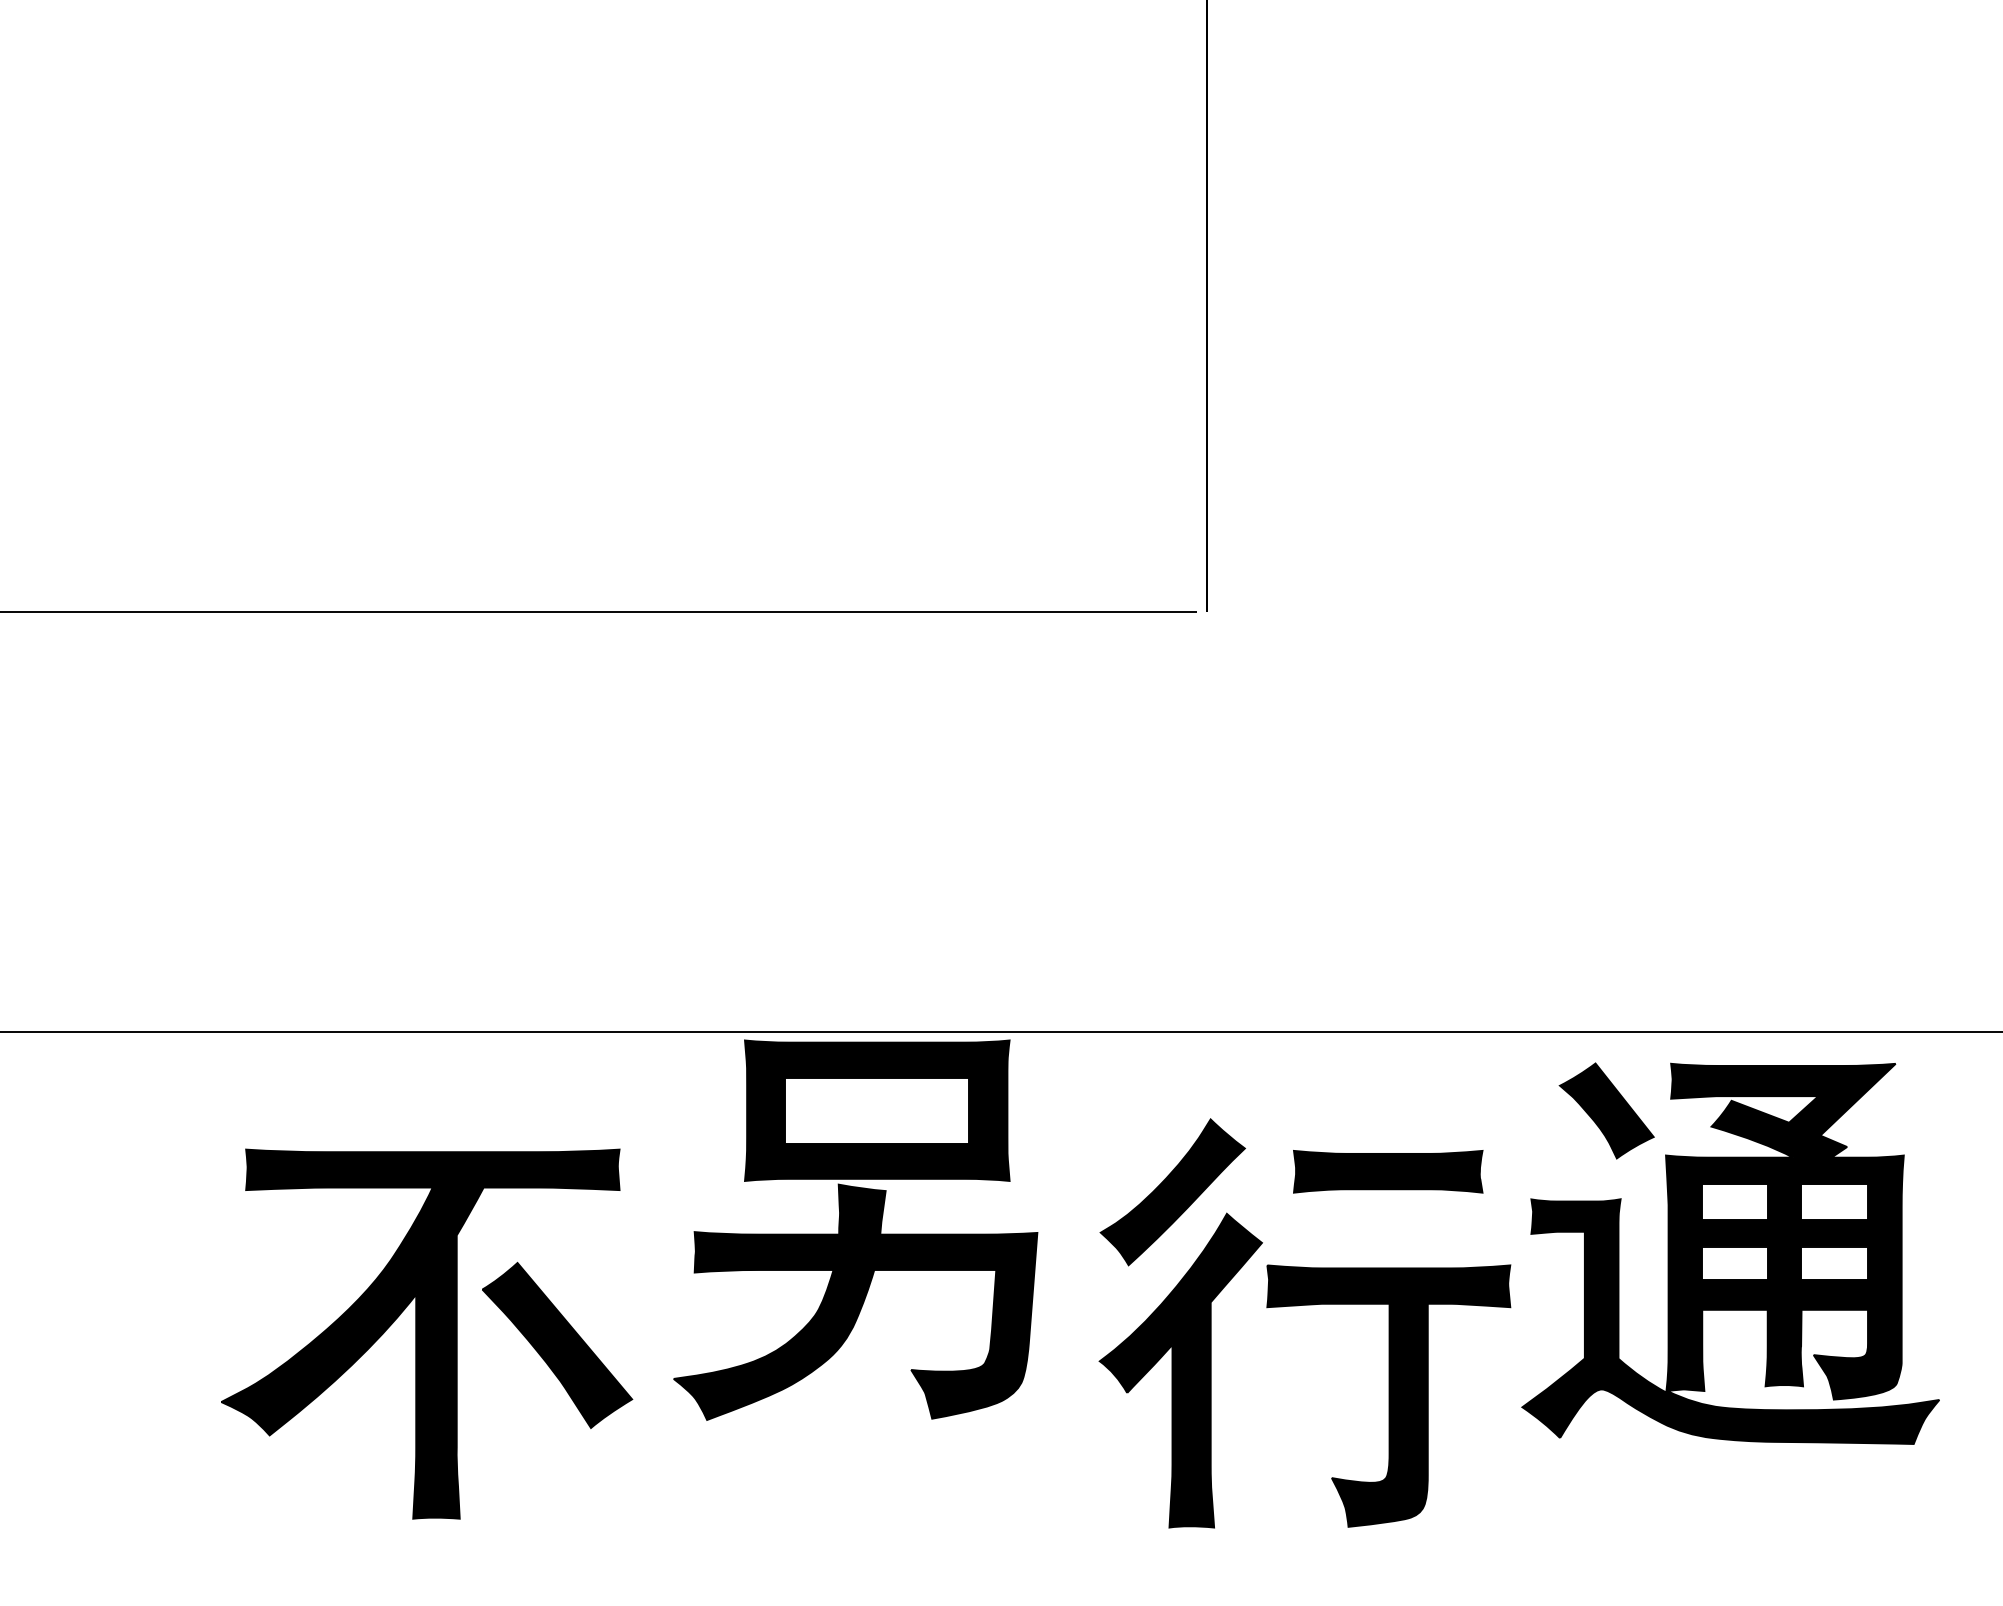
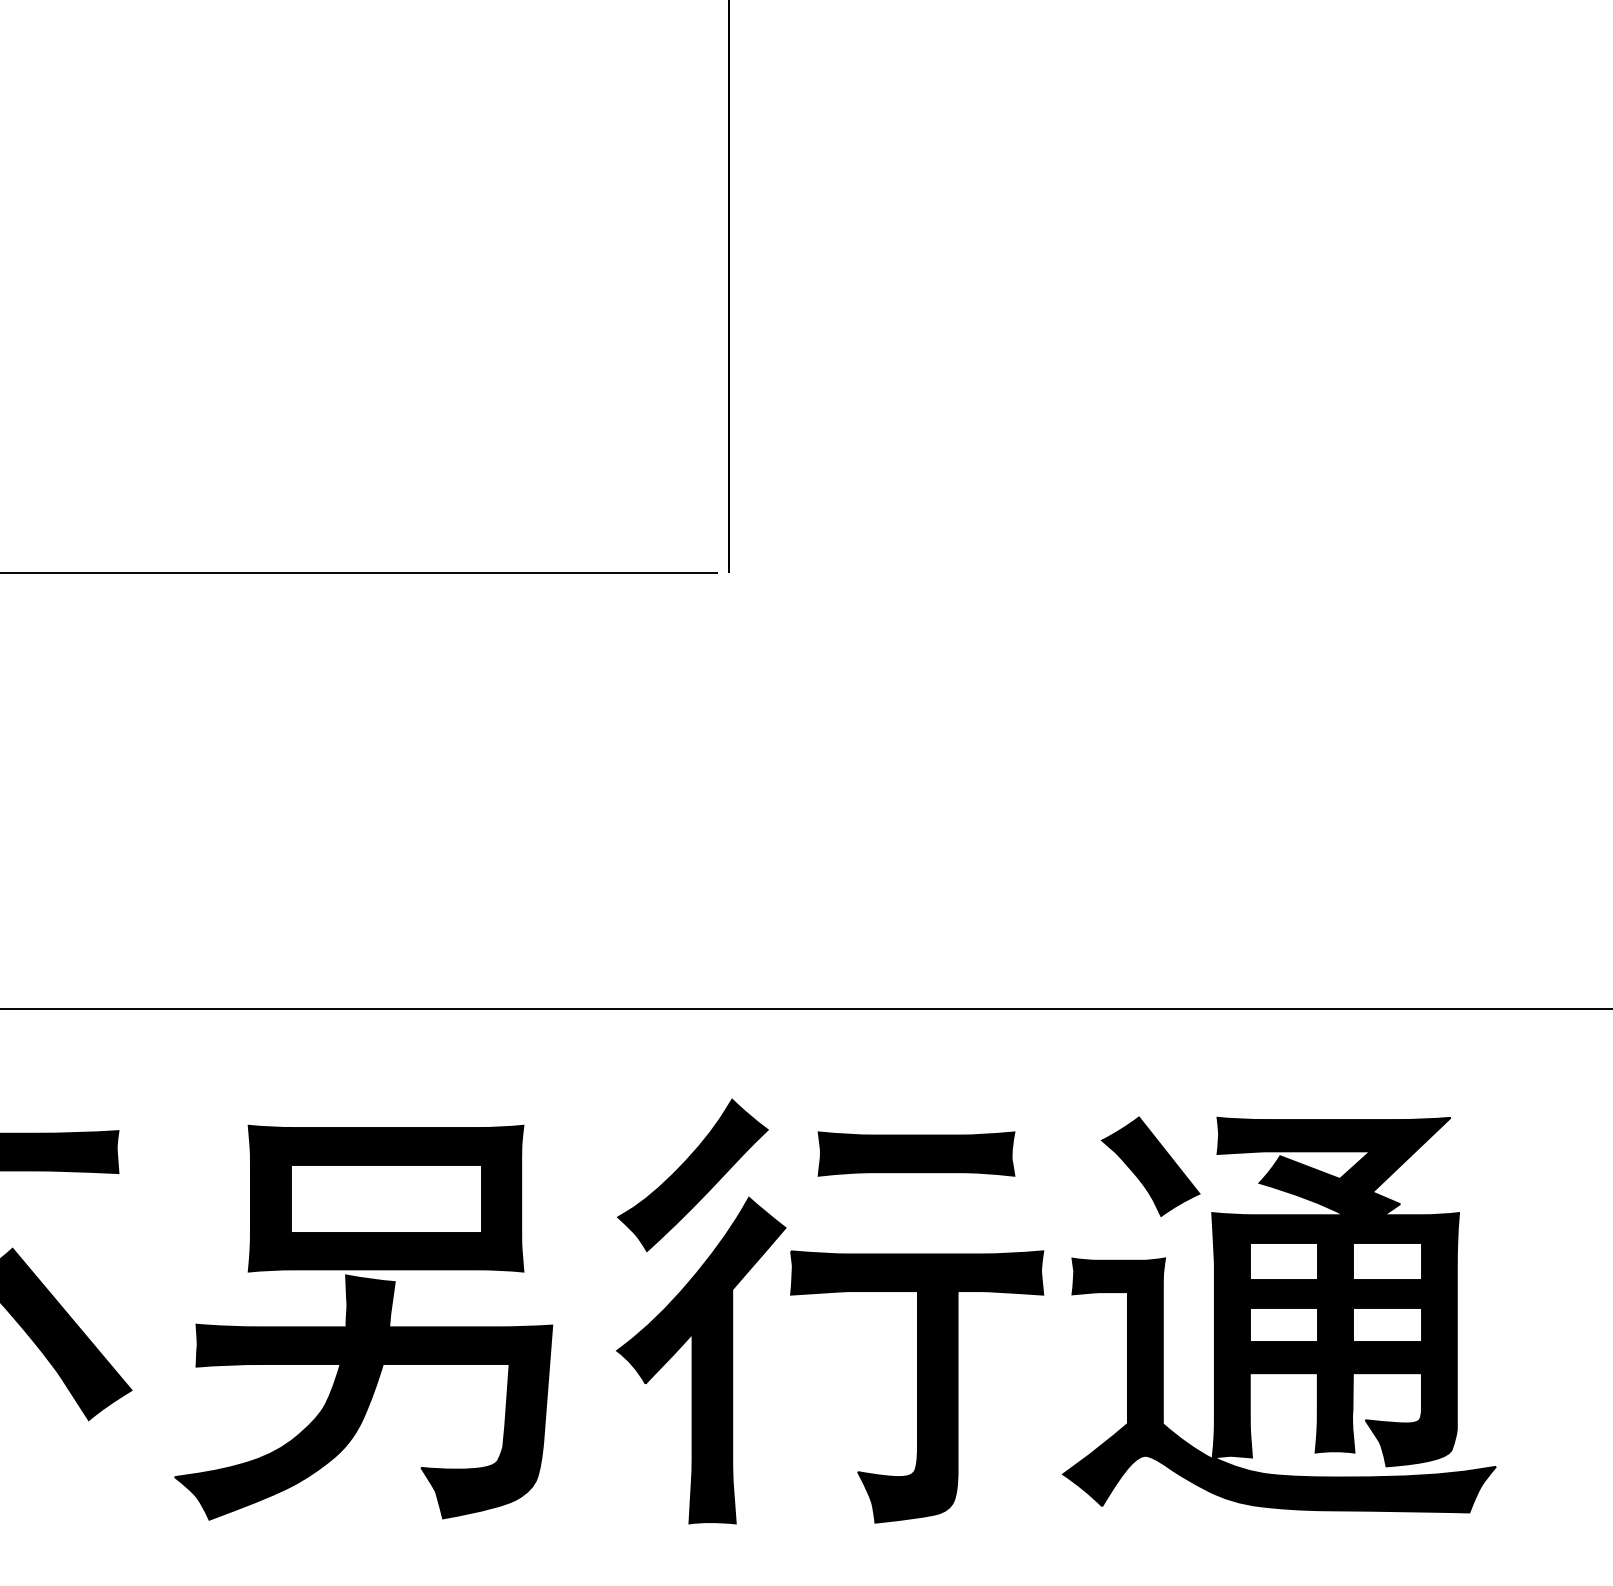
part: (855, 1229) -> (363, 1321), moved
part: (1730, 1253) -> (1279, 1314), moved

